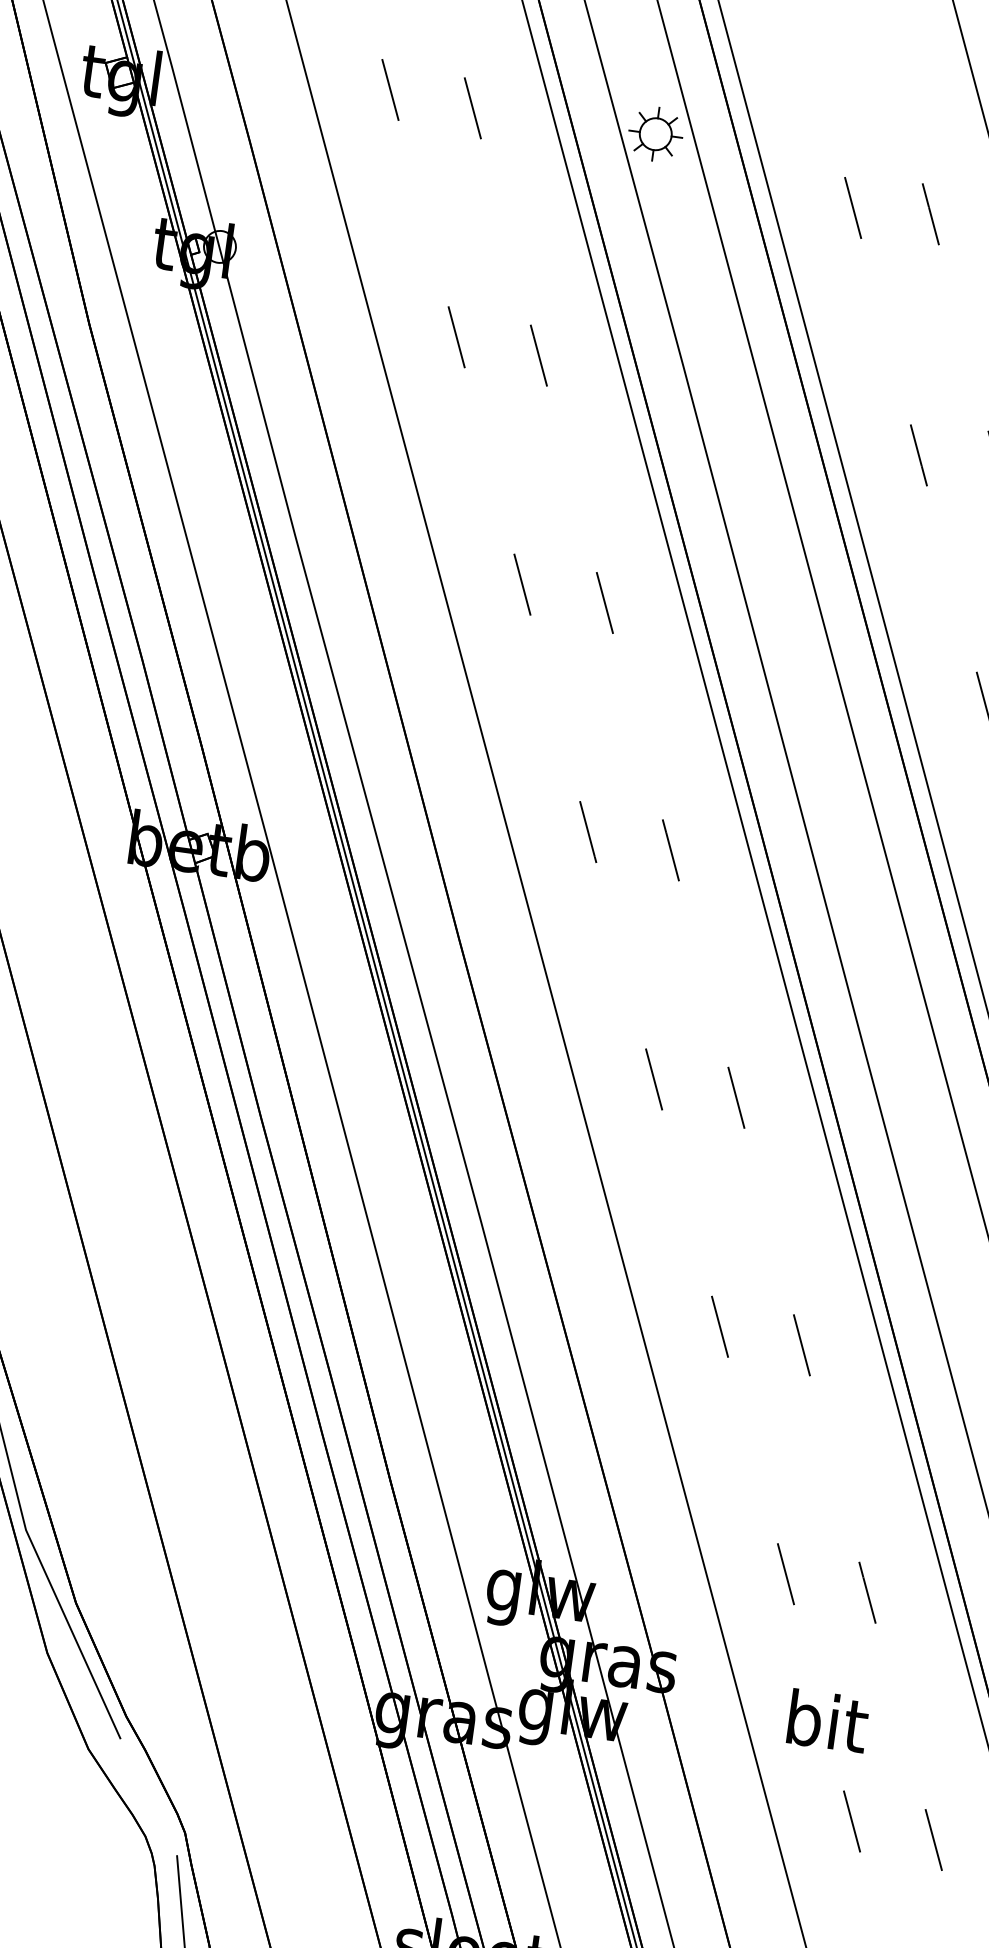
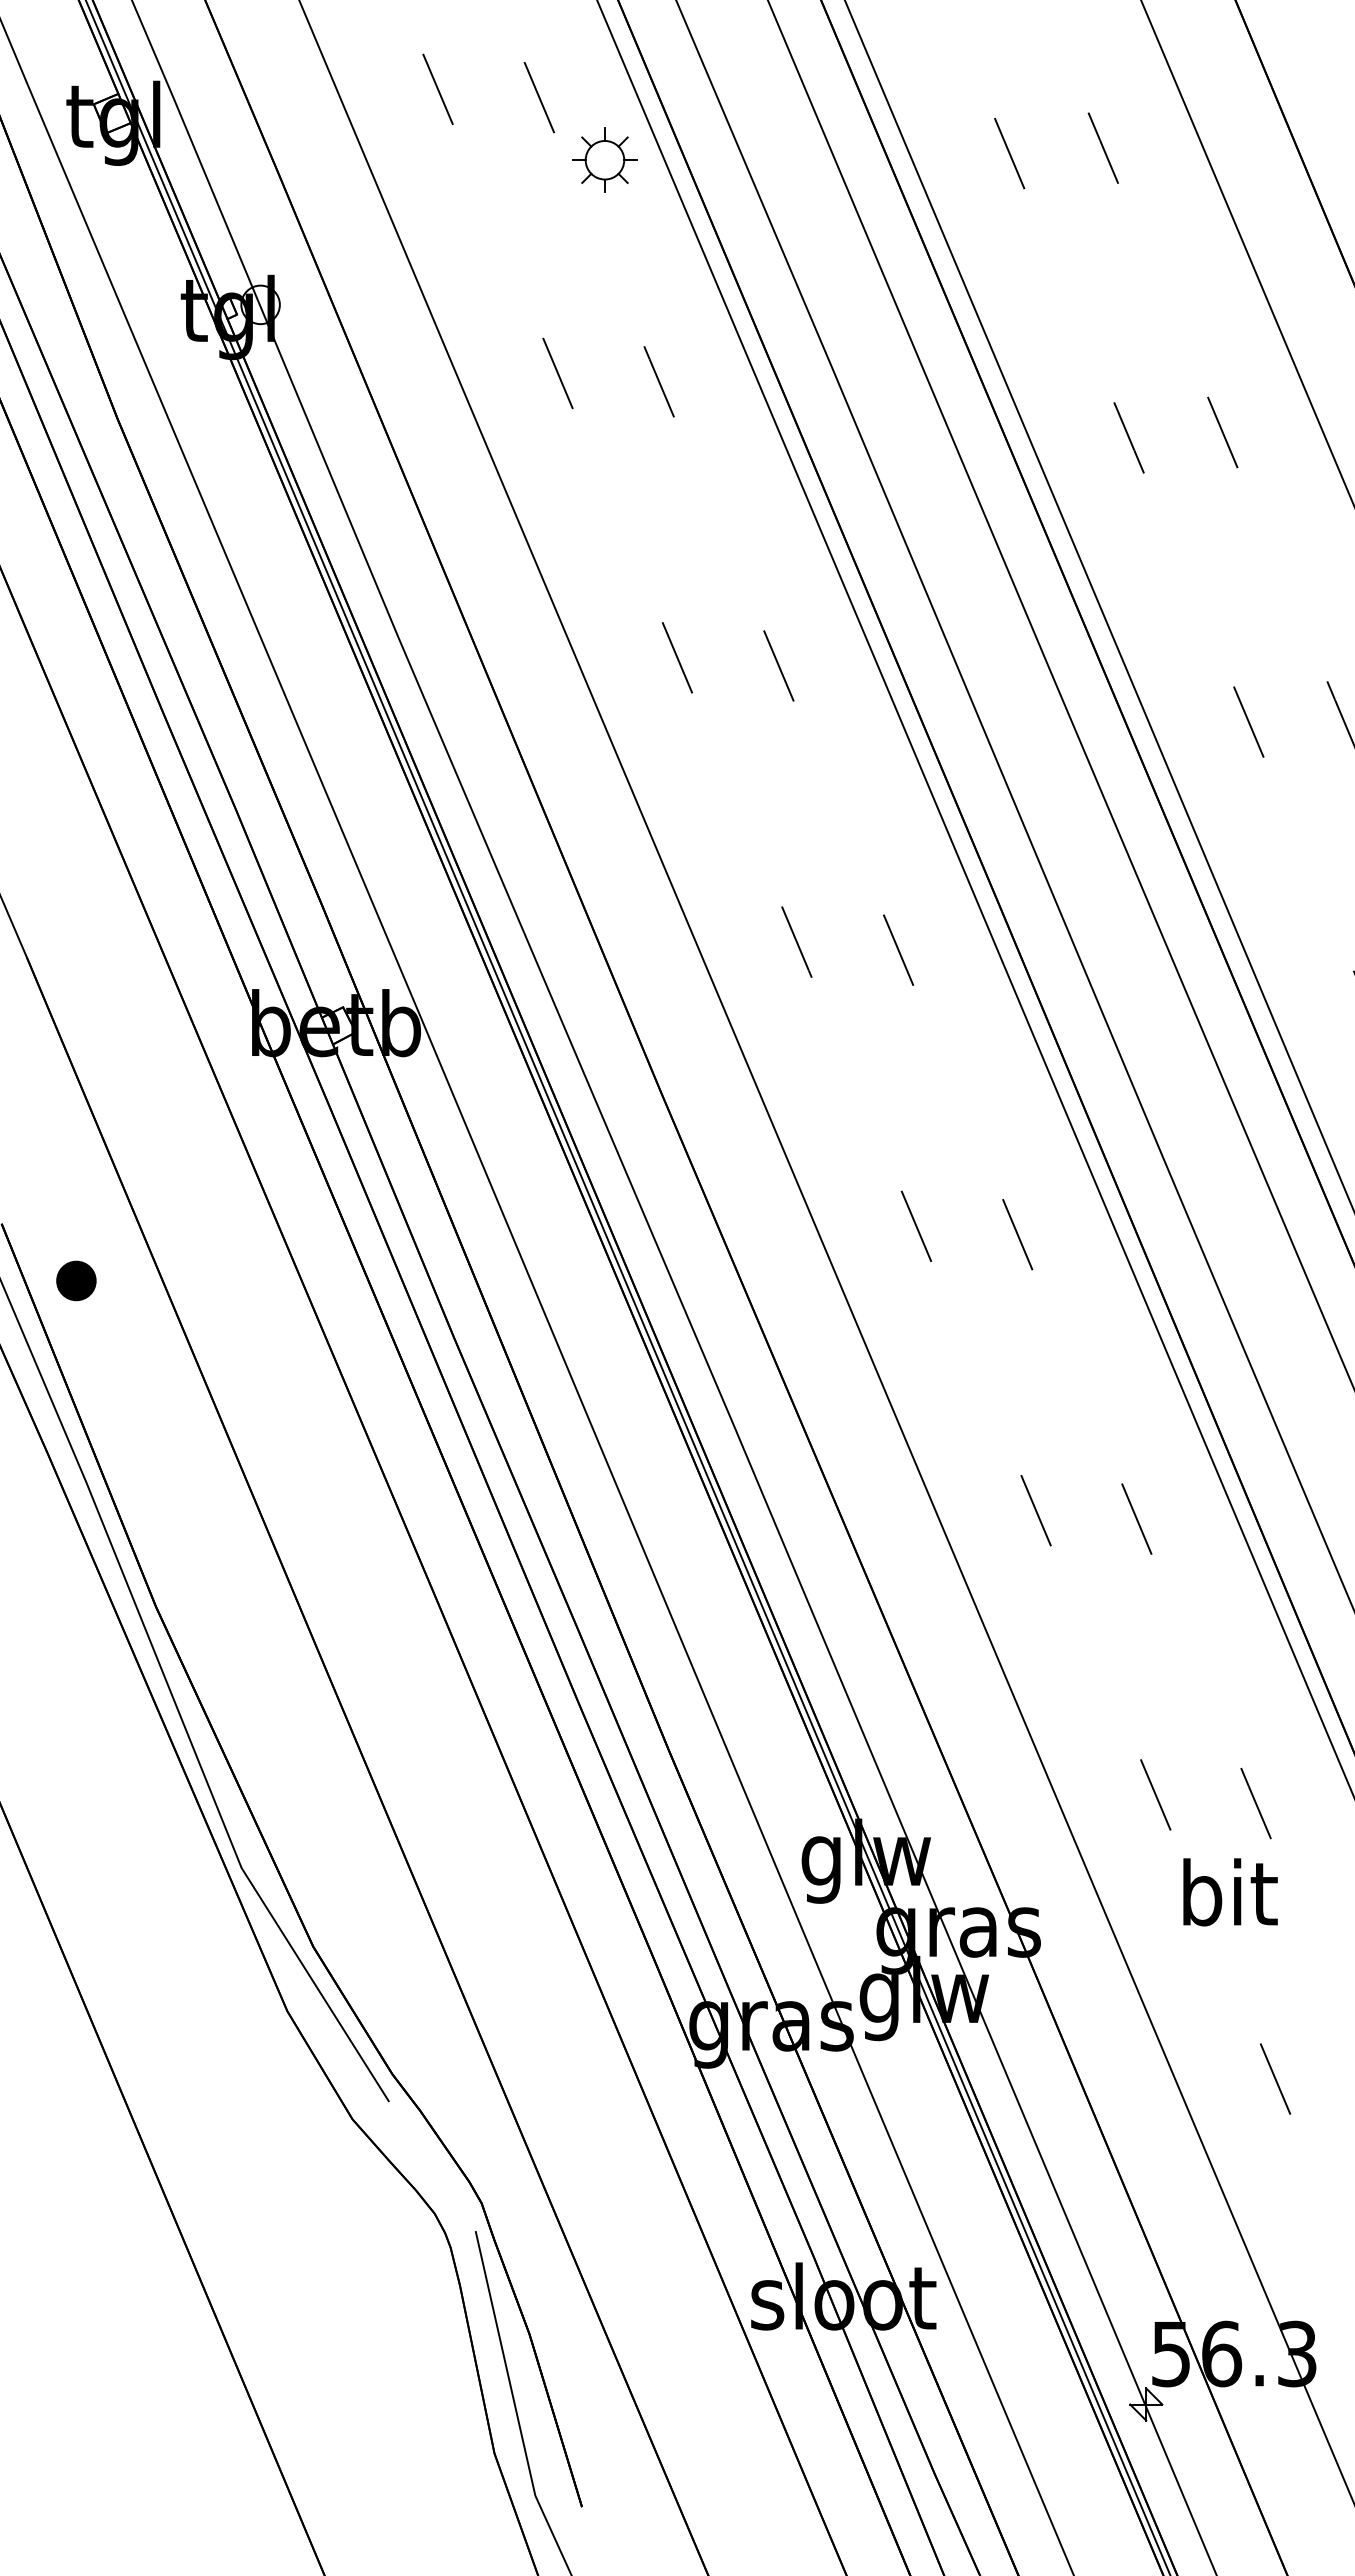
part: (655, 133) -> (604, 159), moved
text: (828, 1721) -> (1230, 1892), moved

